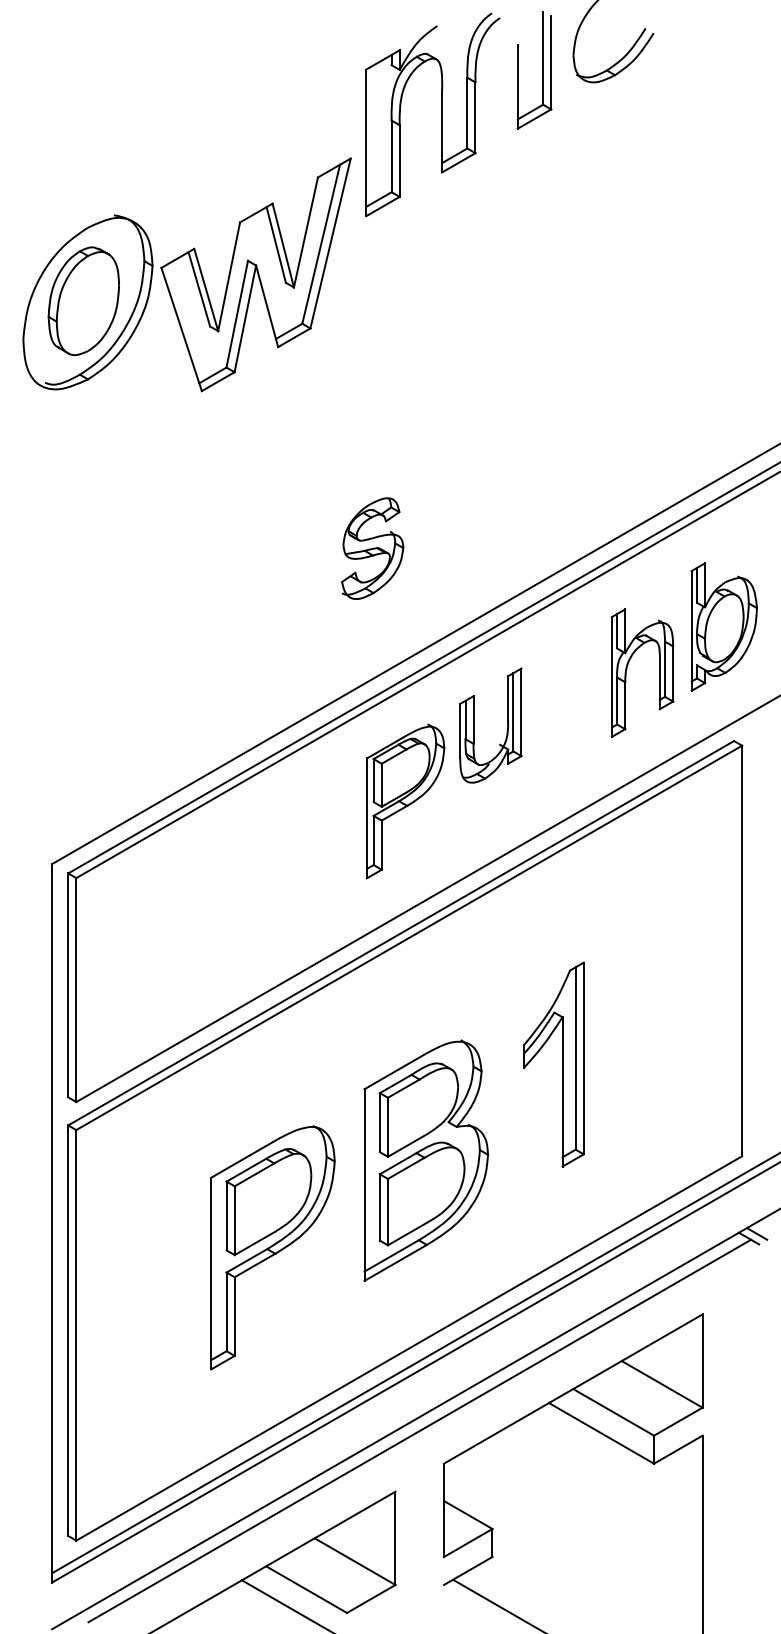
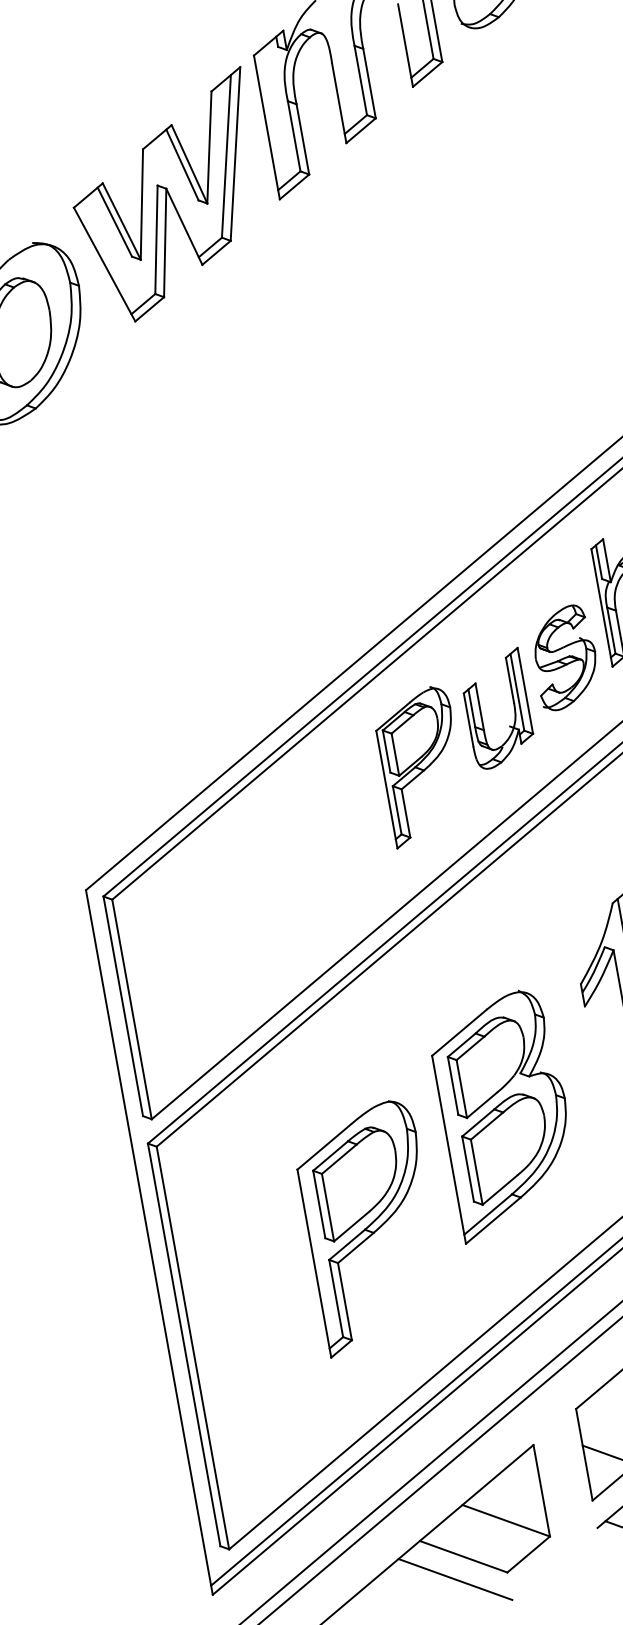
part: (255, 274) -> (167, 197), moved
part: (372, 548) -> (564, 657), moved
part: (474, 725) -> (481, 712), moved

